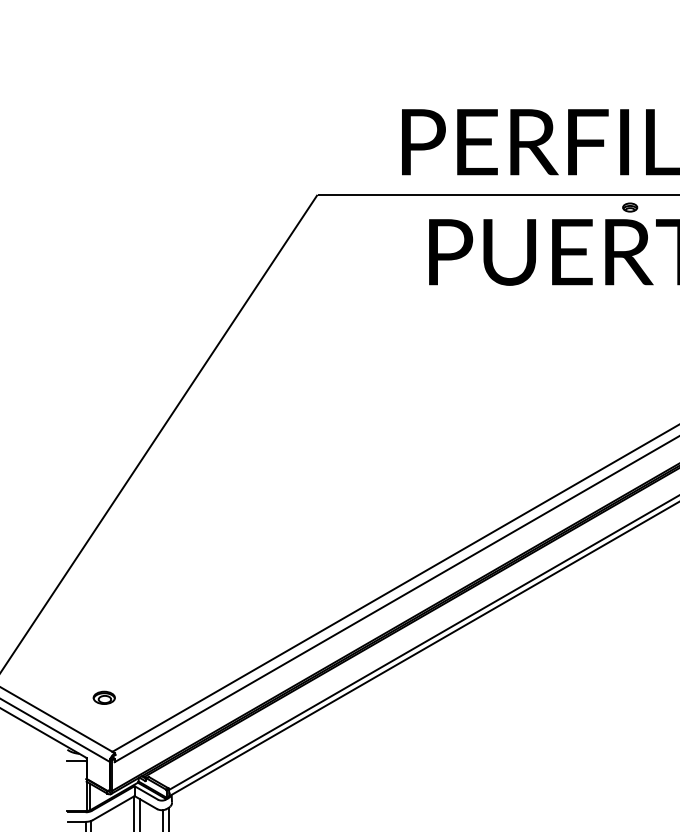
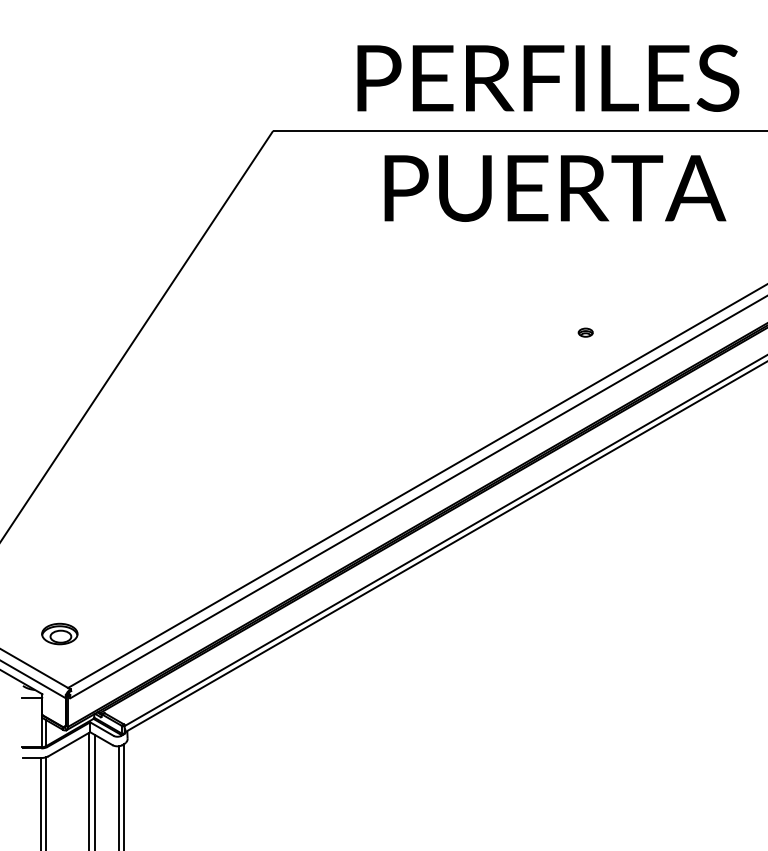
part: (629, 207) -> (585, 332), moved
part: (103, 697) -> (59, 633), size x1.67

